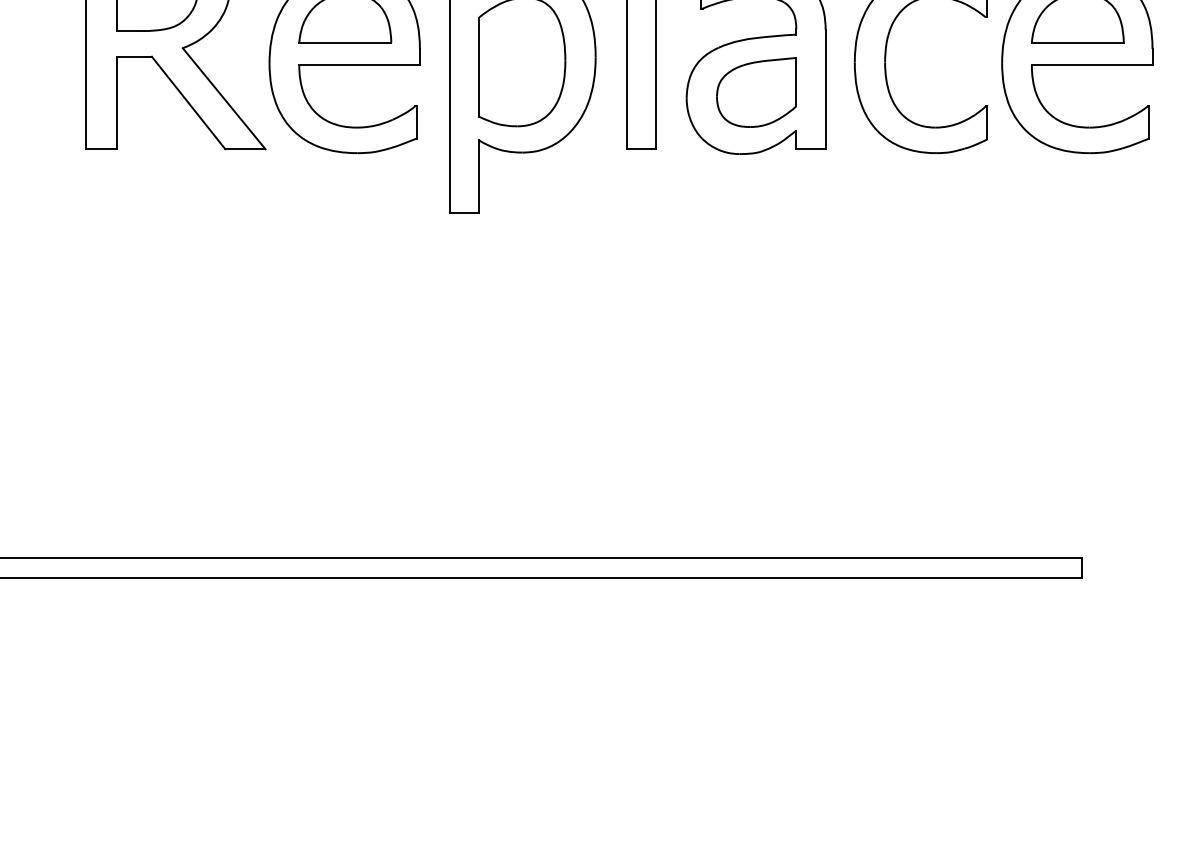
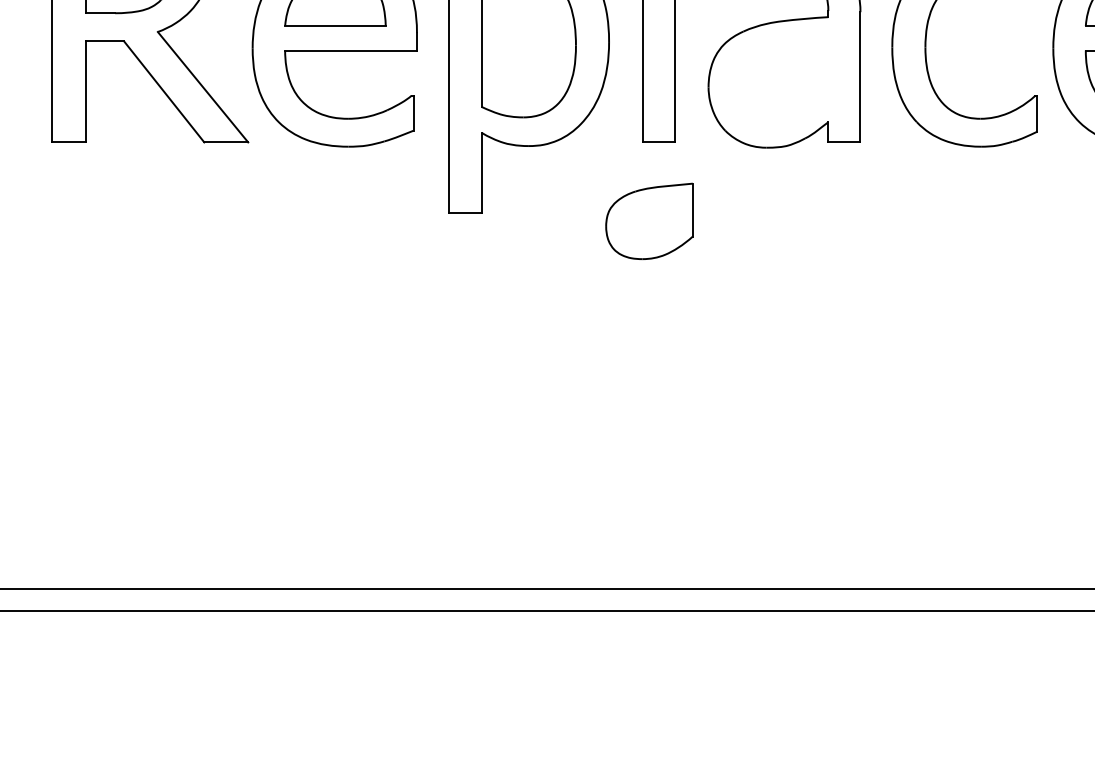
part: (756, 92) -> (649, 221), moved

